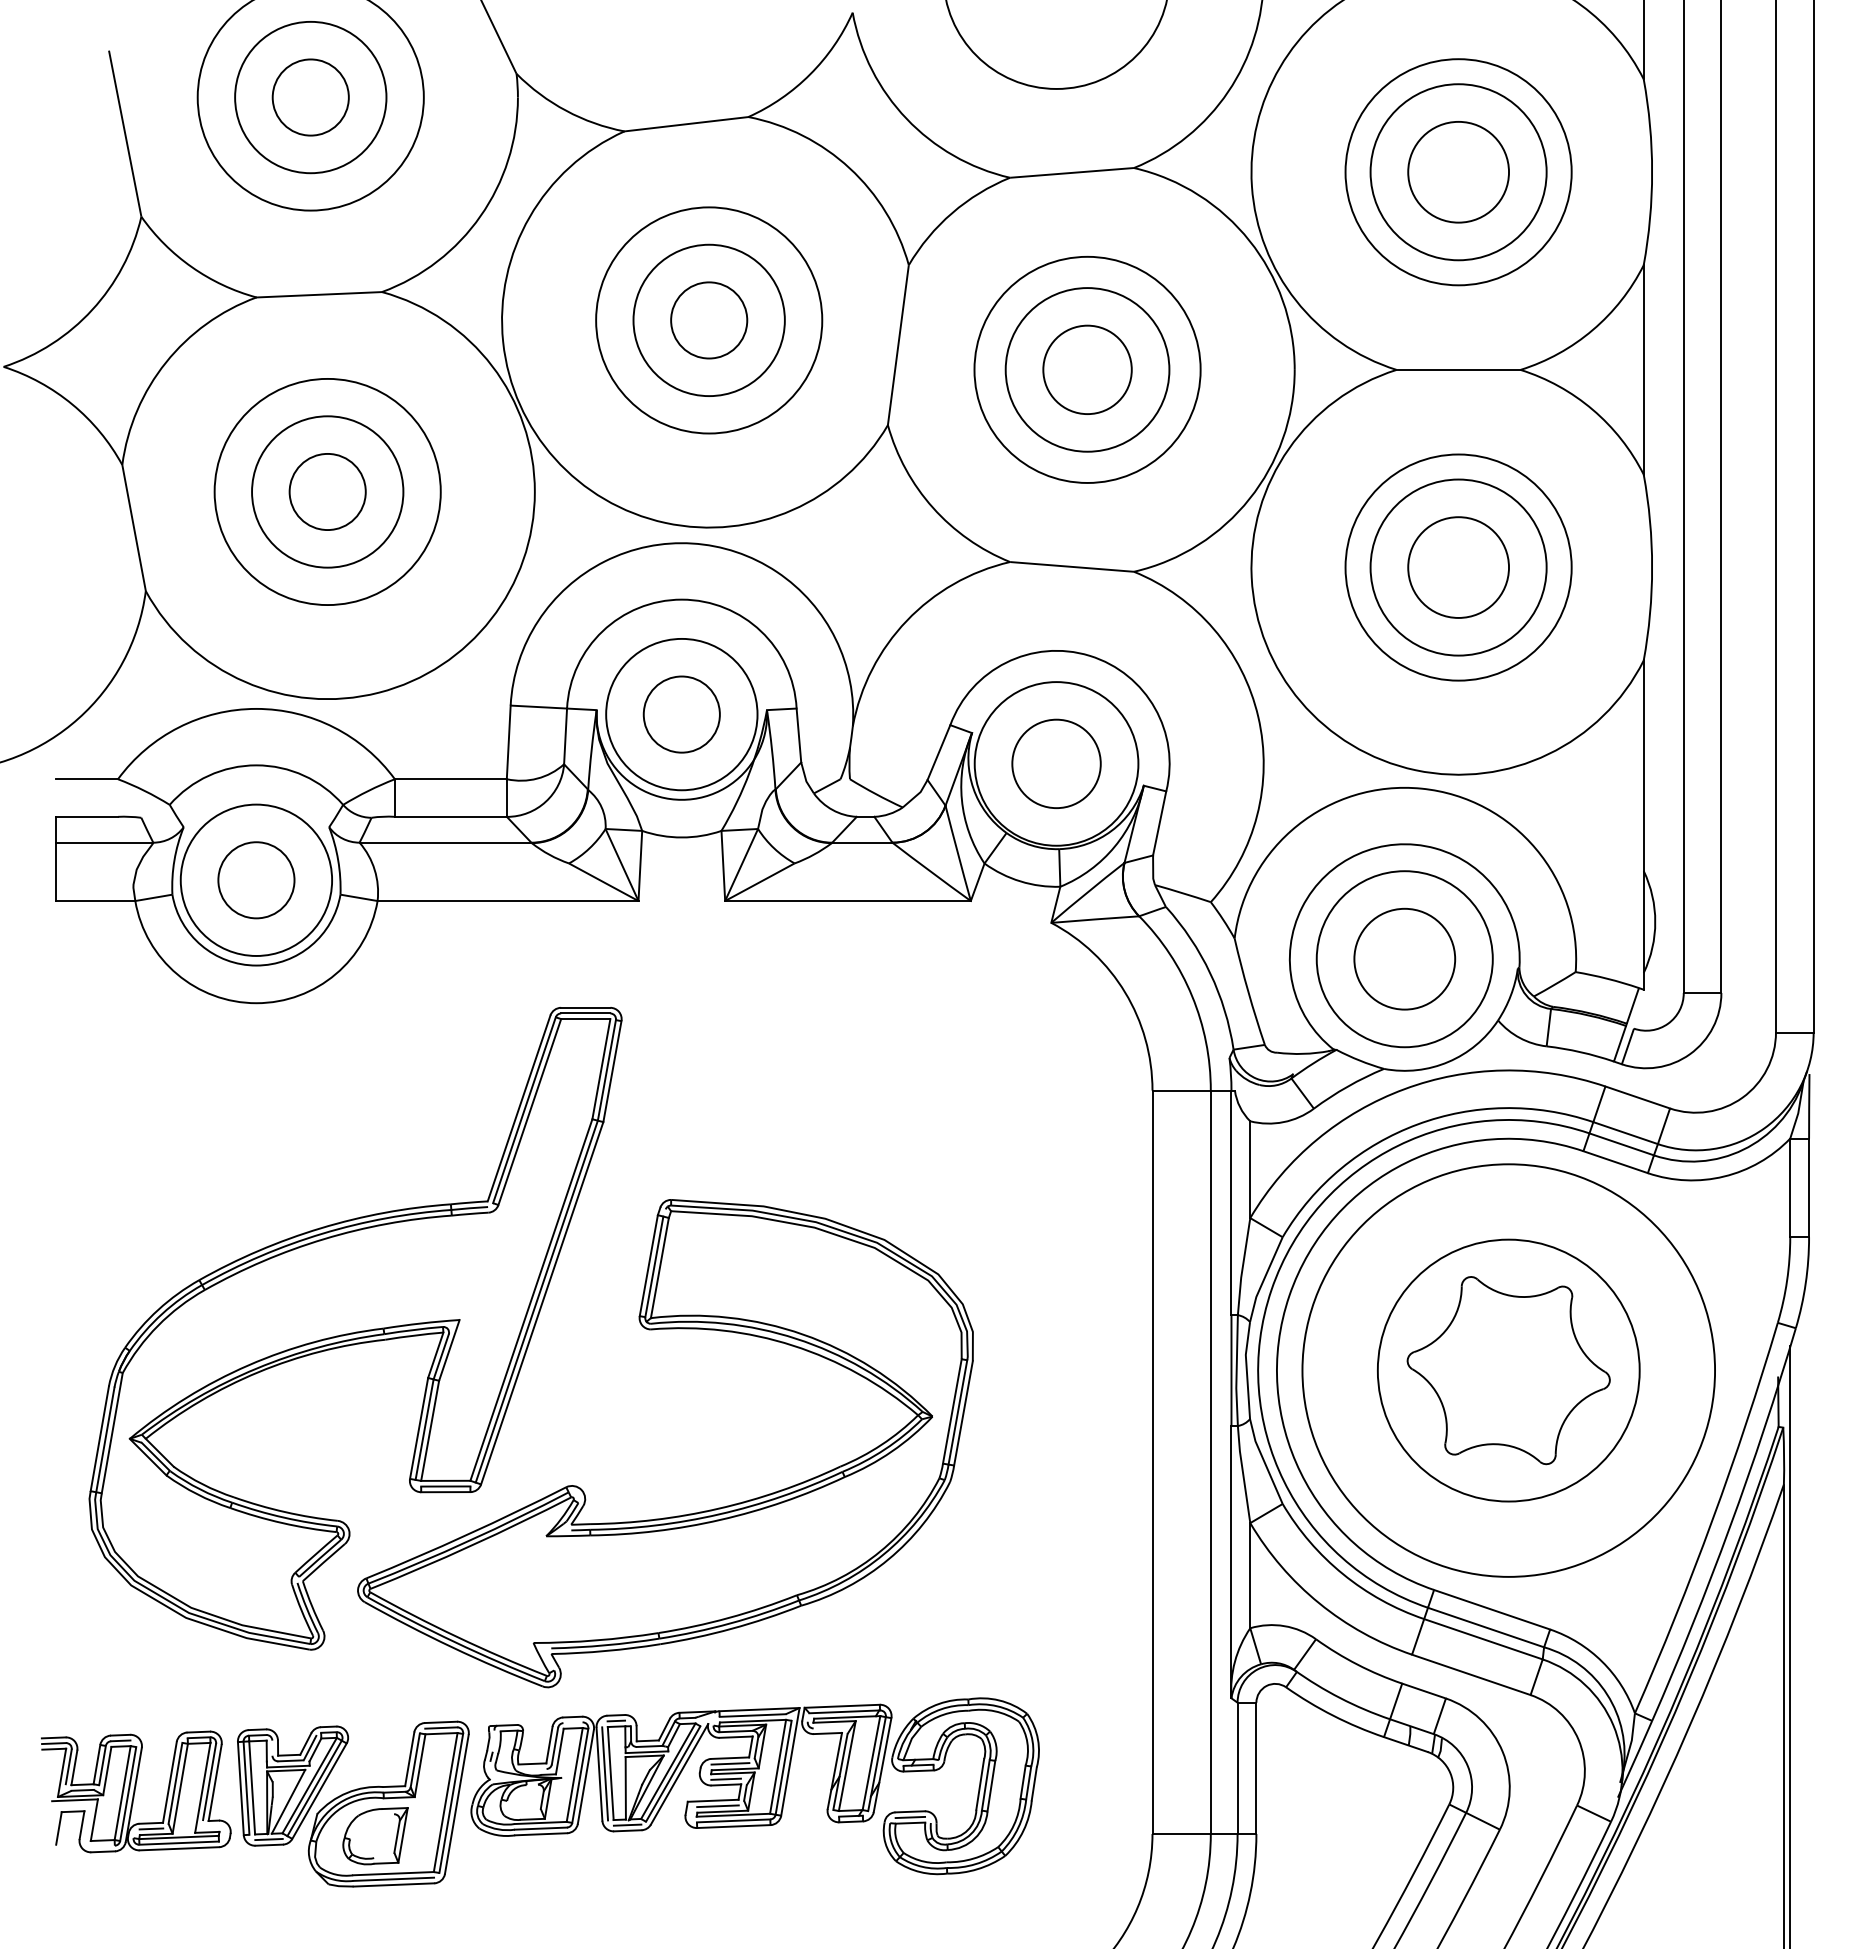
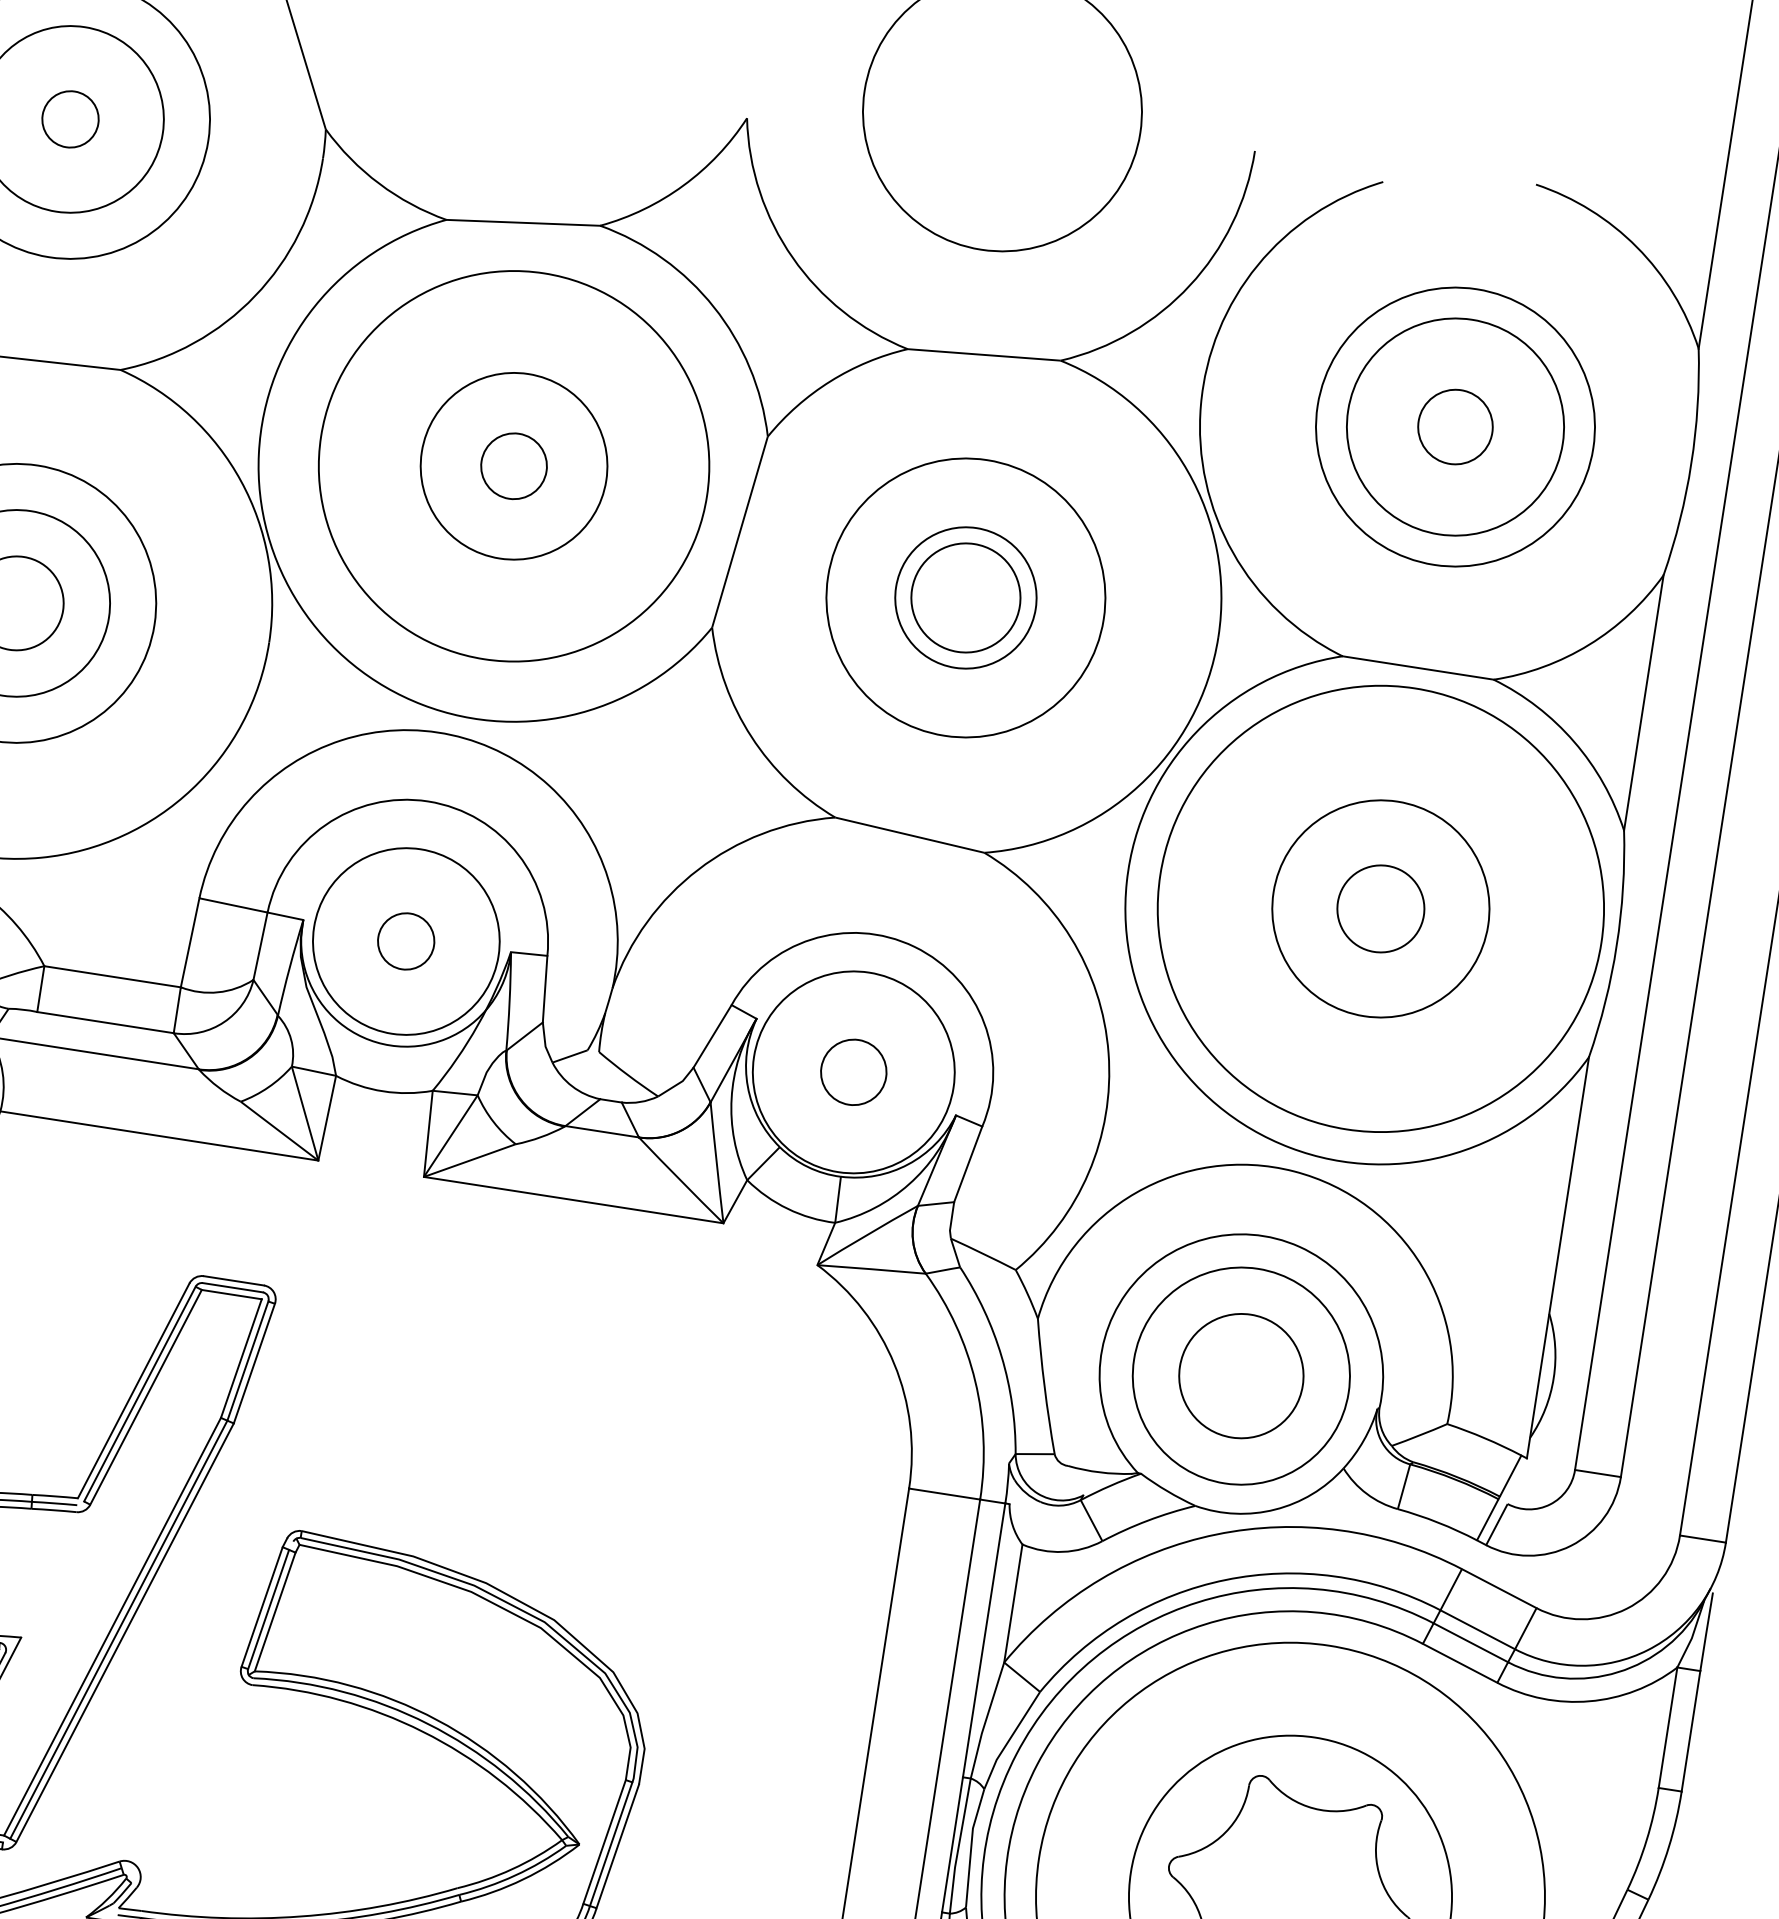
circle: (310, 97) -> (70, 119), size x0.6
circle: (1458, 171) -> (1455, 426), size x0.6
circle: (709, 320) -> (514, 466), size x0.7
circle: (709, 320) -> (514, 466), size x1.4
circle: (1087, 369) -> (965, 597), size x0.7
circle: (1458, 567) -> (1380, 908), size x0.7
circle: (1458, 567) -> (1380, 908), size x1.6
circle: (681, 714) -> (405, 941), size x0.6
circle: (1056, 763) -> (853, 1071), size x0.6

